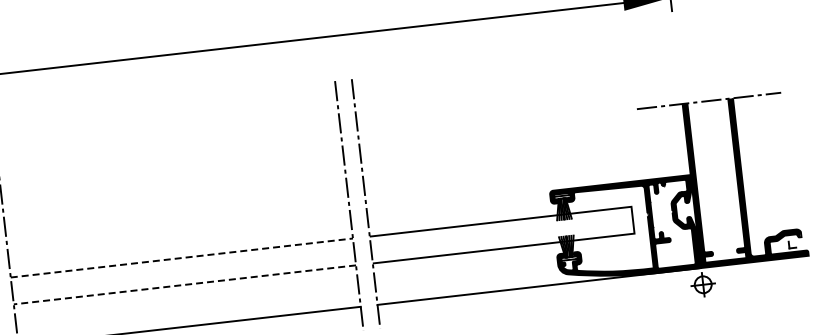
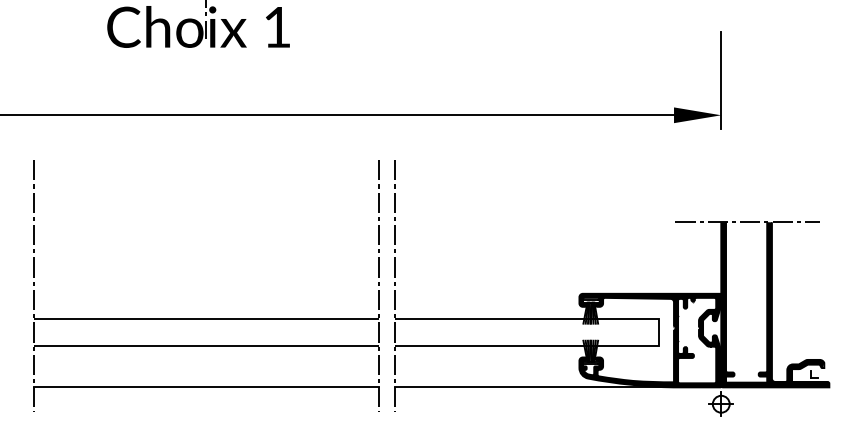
line: (182, 257) -> (206, 318), dashed -> solid
line: (184, 284) -> (205, 345), dashed -> solid

